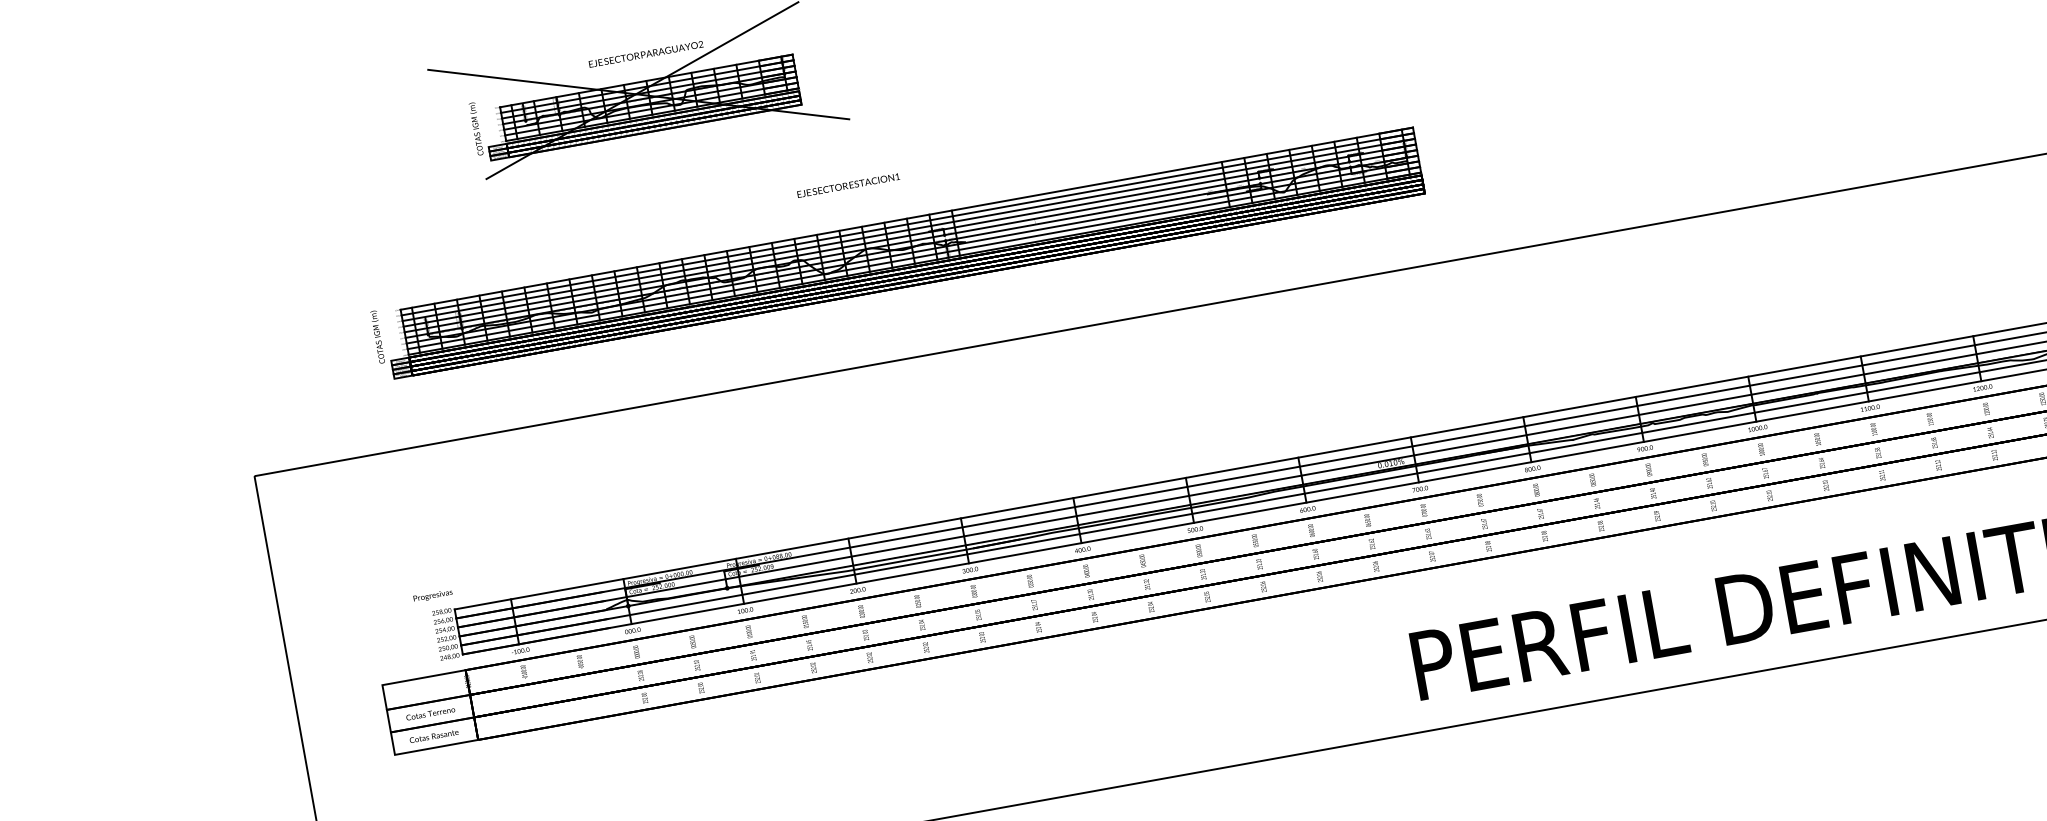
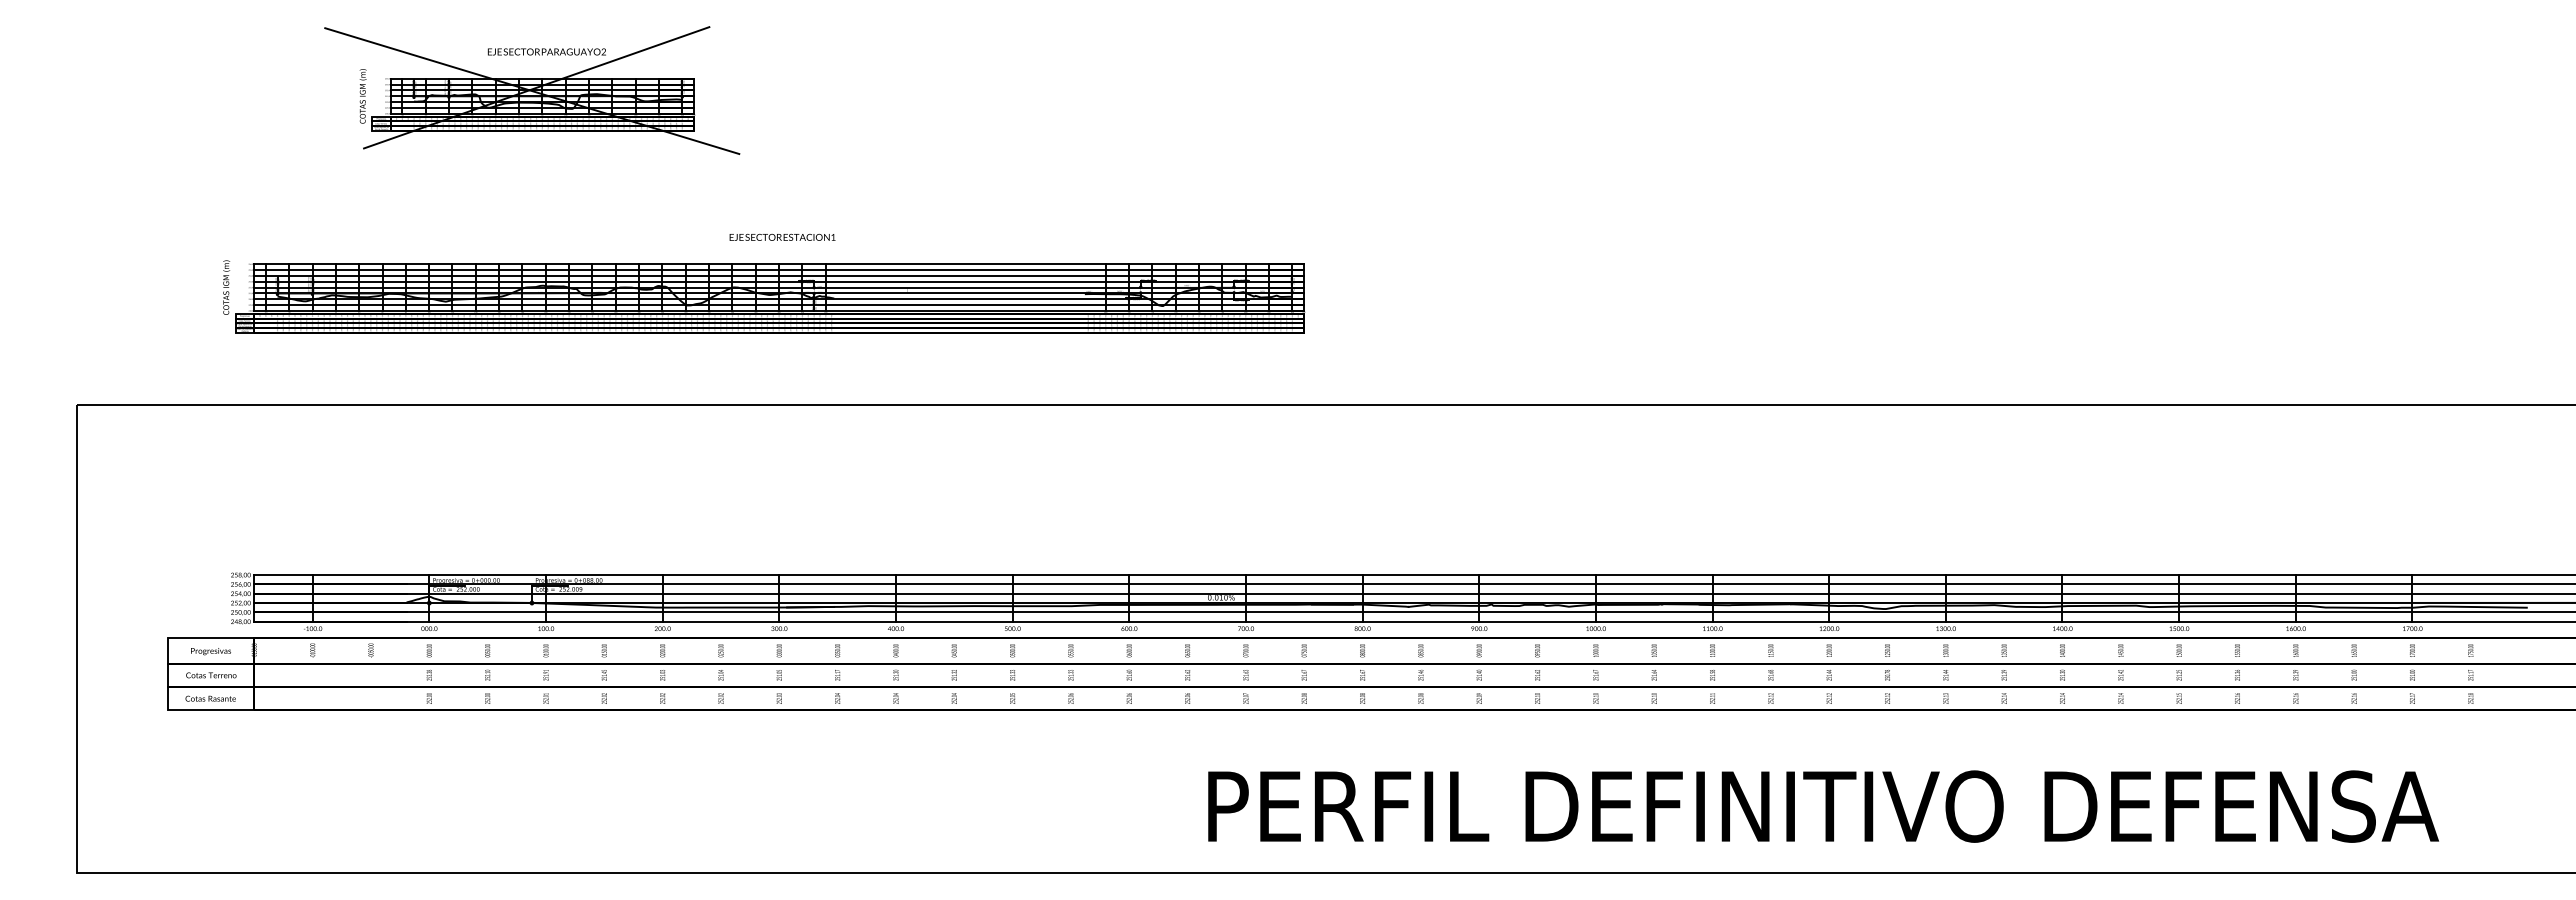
text: (848, 184) -> (782, 236), moved
text: (432, 595) -> (210, 651), moved

